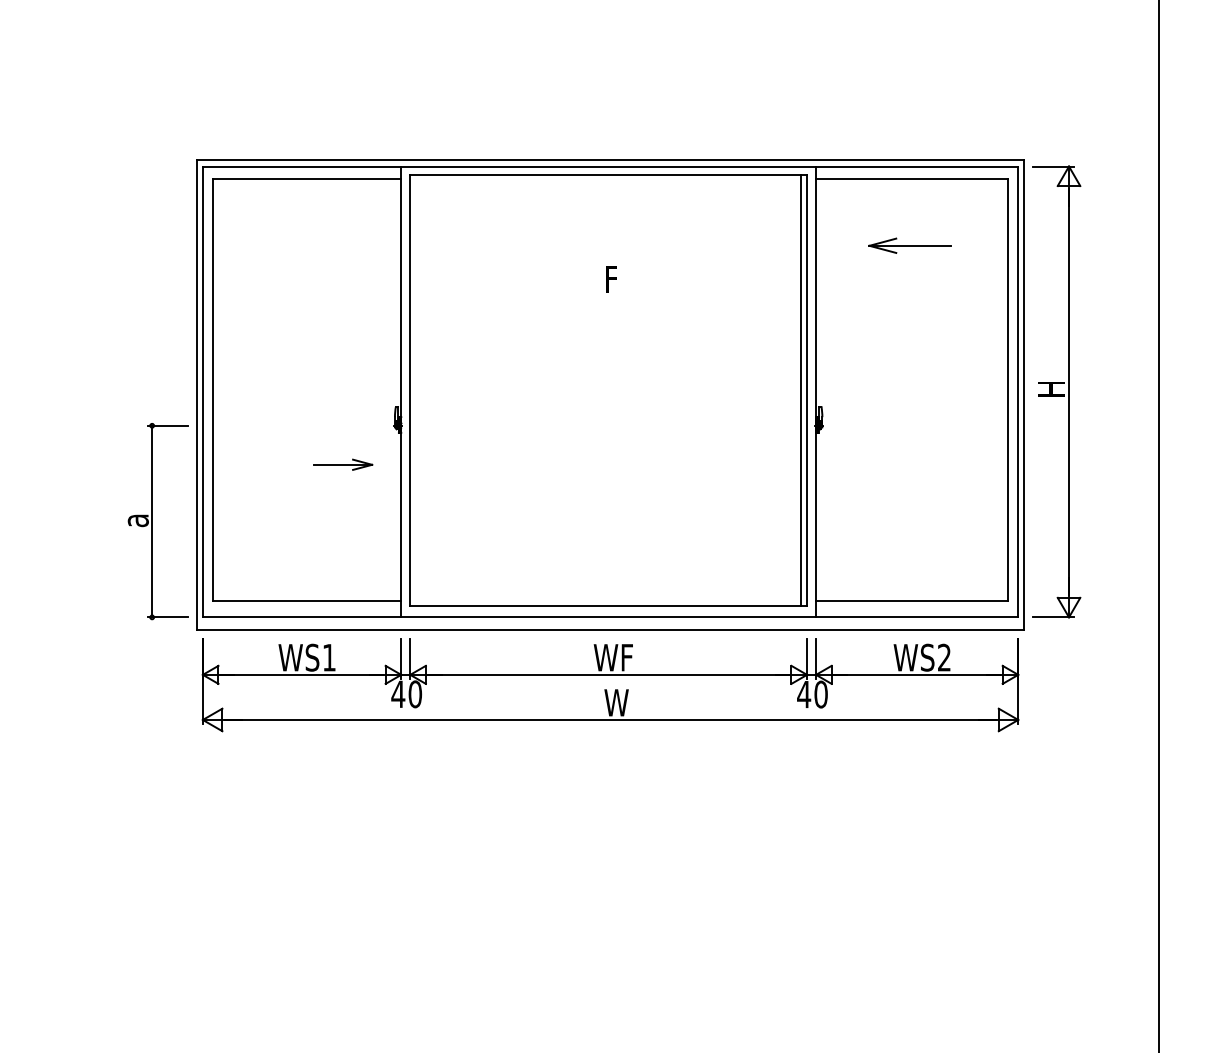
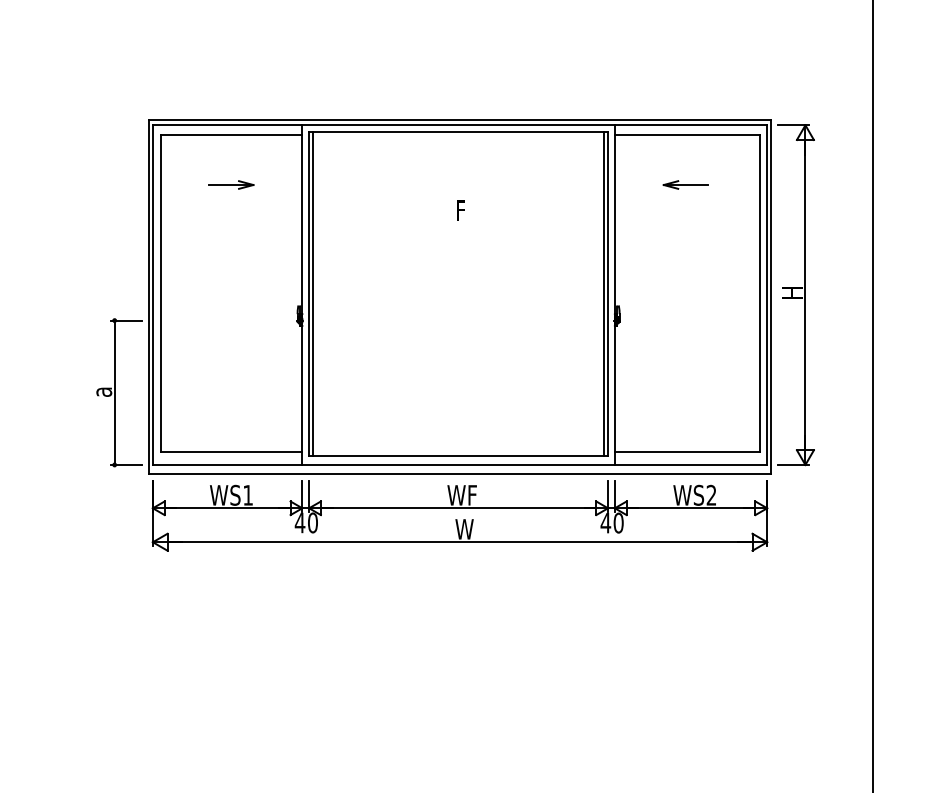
part: (909, 245) -> (685, 184), size x0.71
line: (416, 389) -> (313, 293), added
part: (343, 464) -> (231, 184), moved

